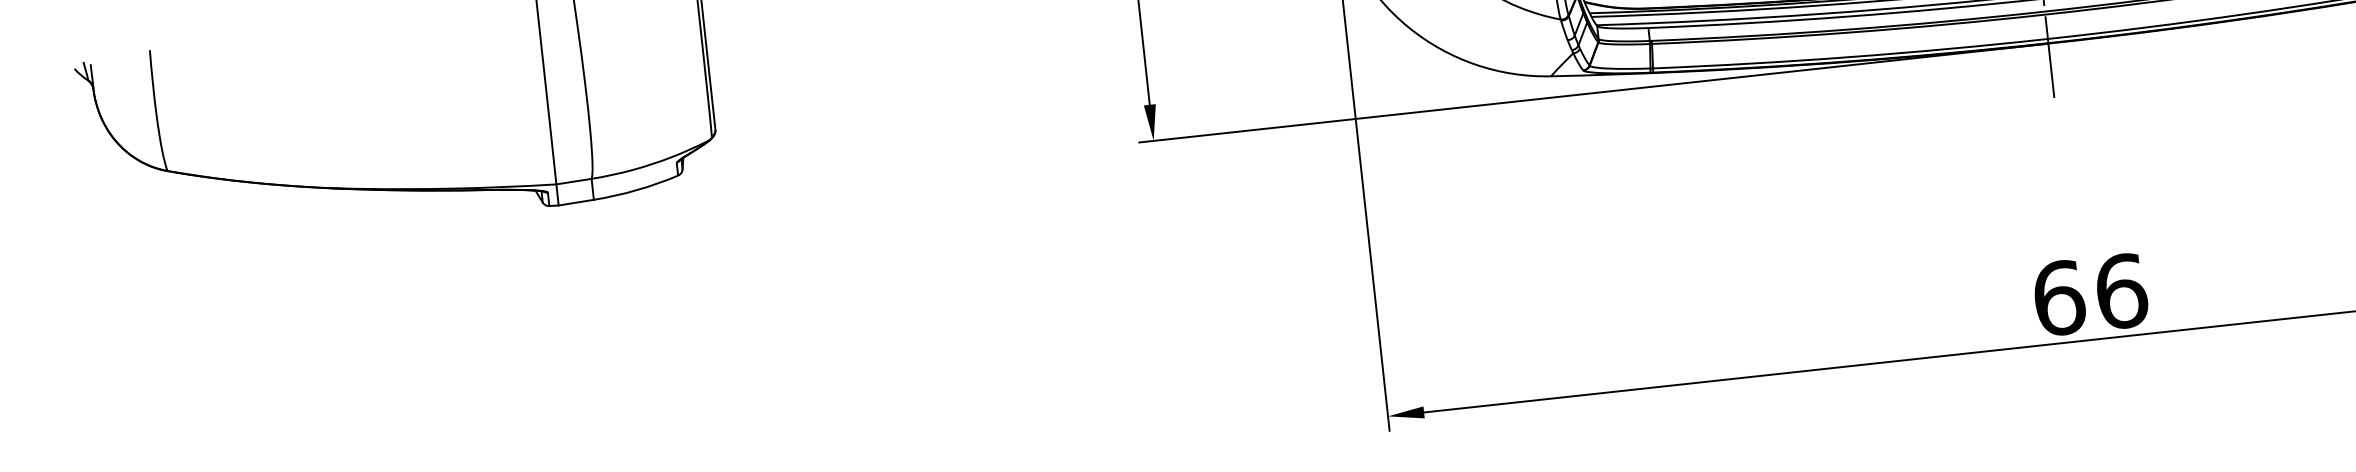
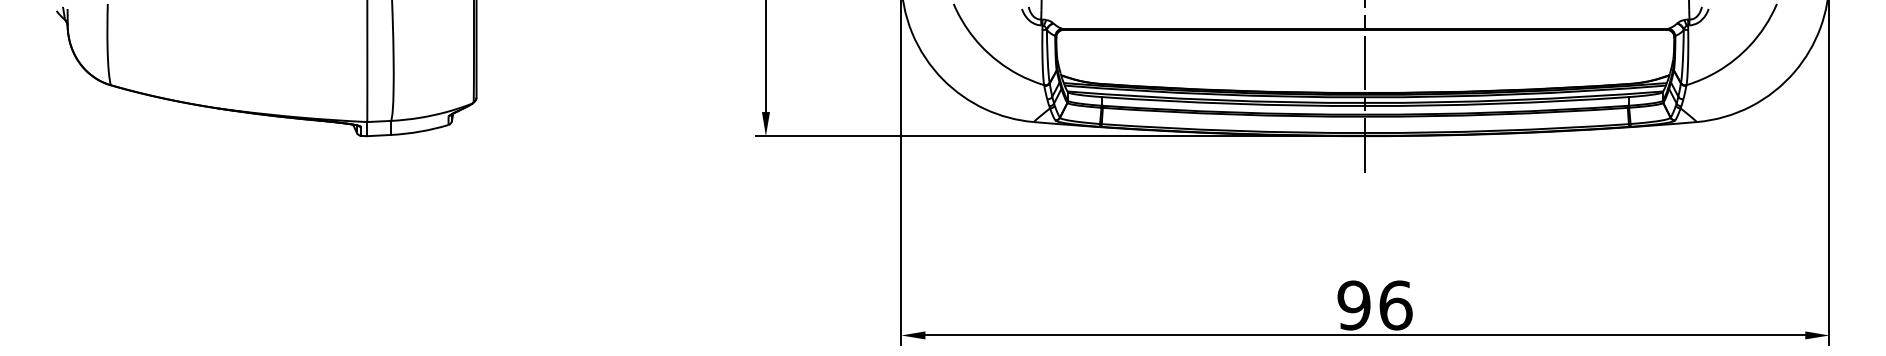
text: (2058, 298) -> (1353, 305), 66 -> 96

